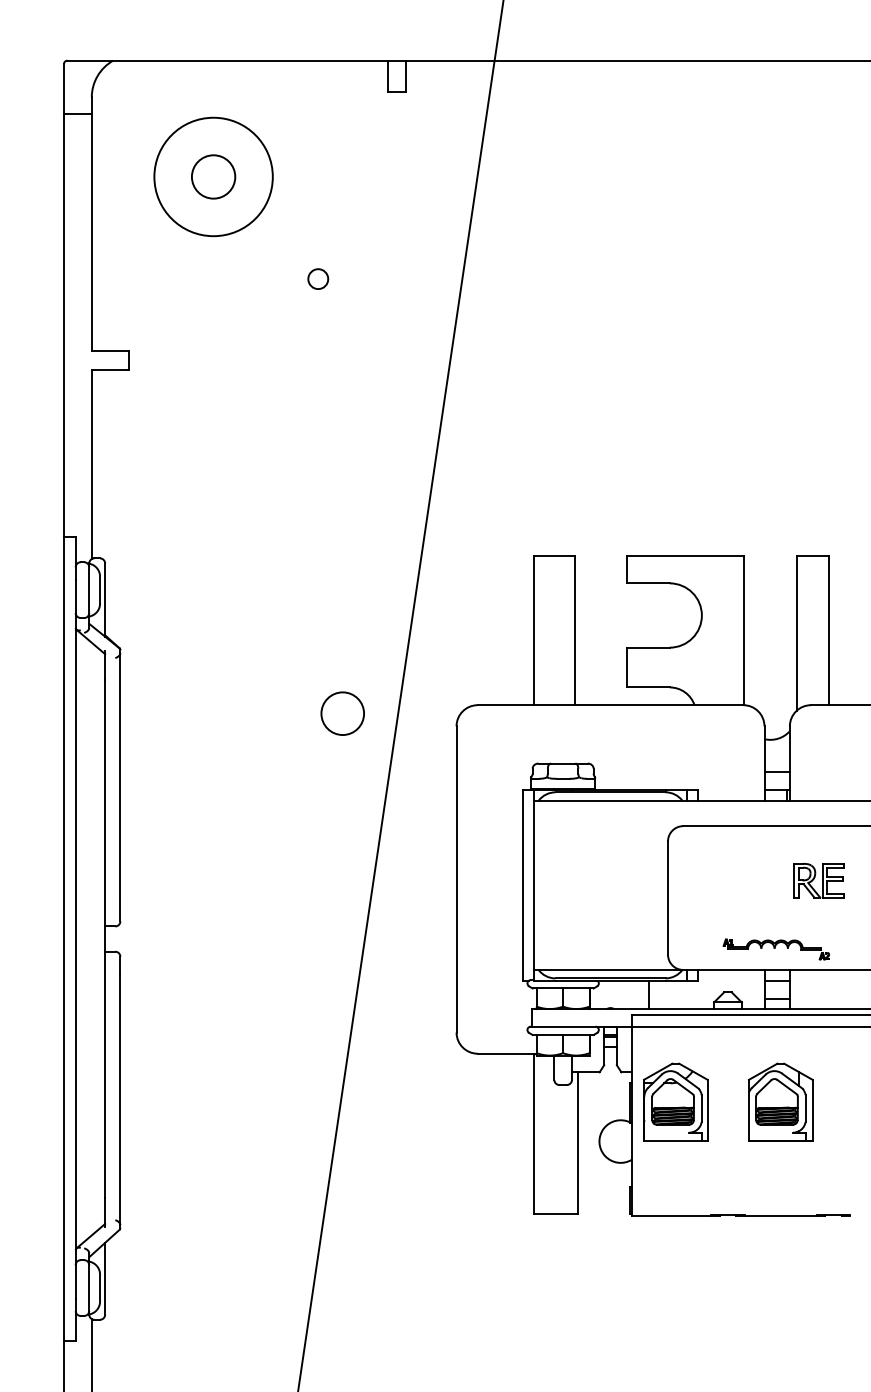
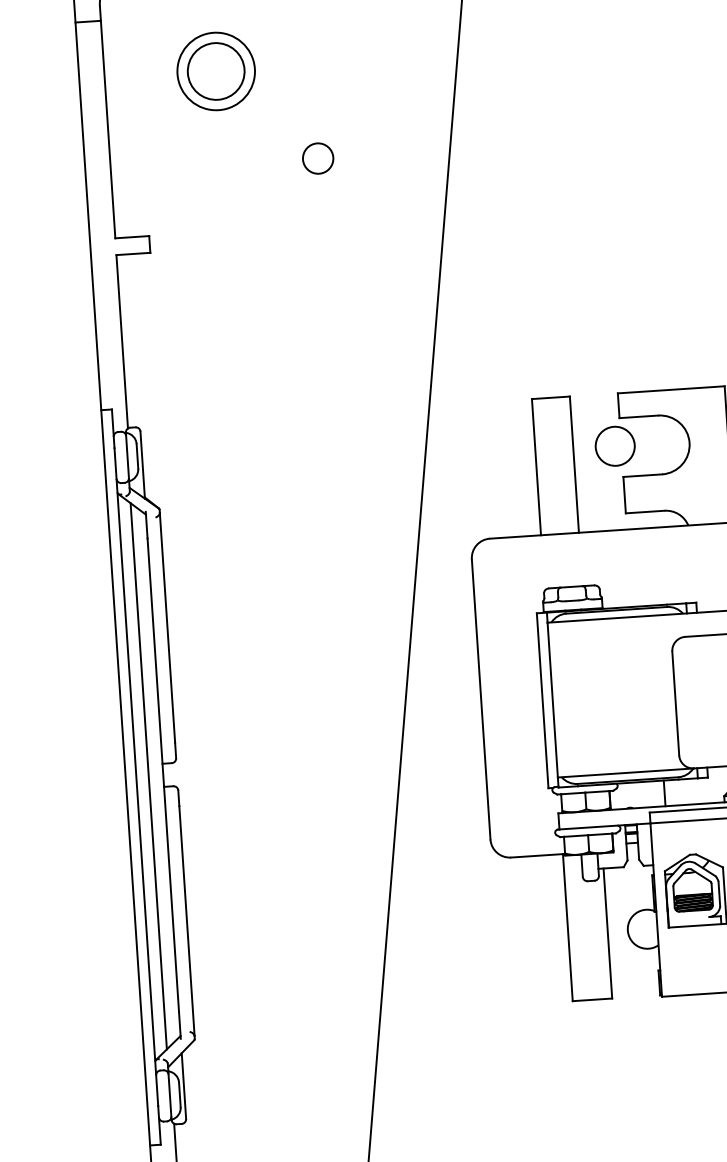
circle: (213, 176) -> (216, 71), size x0.71
circle: (213, 176) -> (216, 71), size x1.43
circle: (317, 278) -> (317, 158), size x1.67
circle: (342, 713) -> (614, 446), moved
line: (89, 938) -> (148, 775), added

